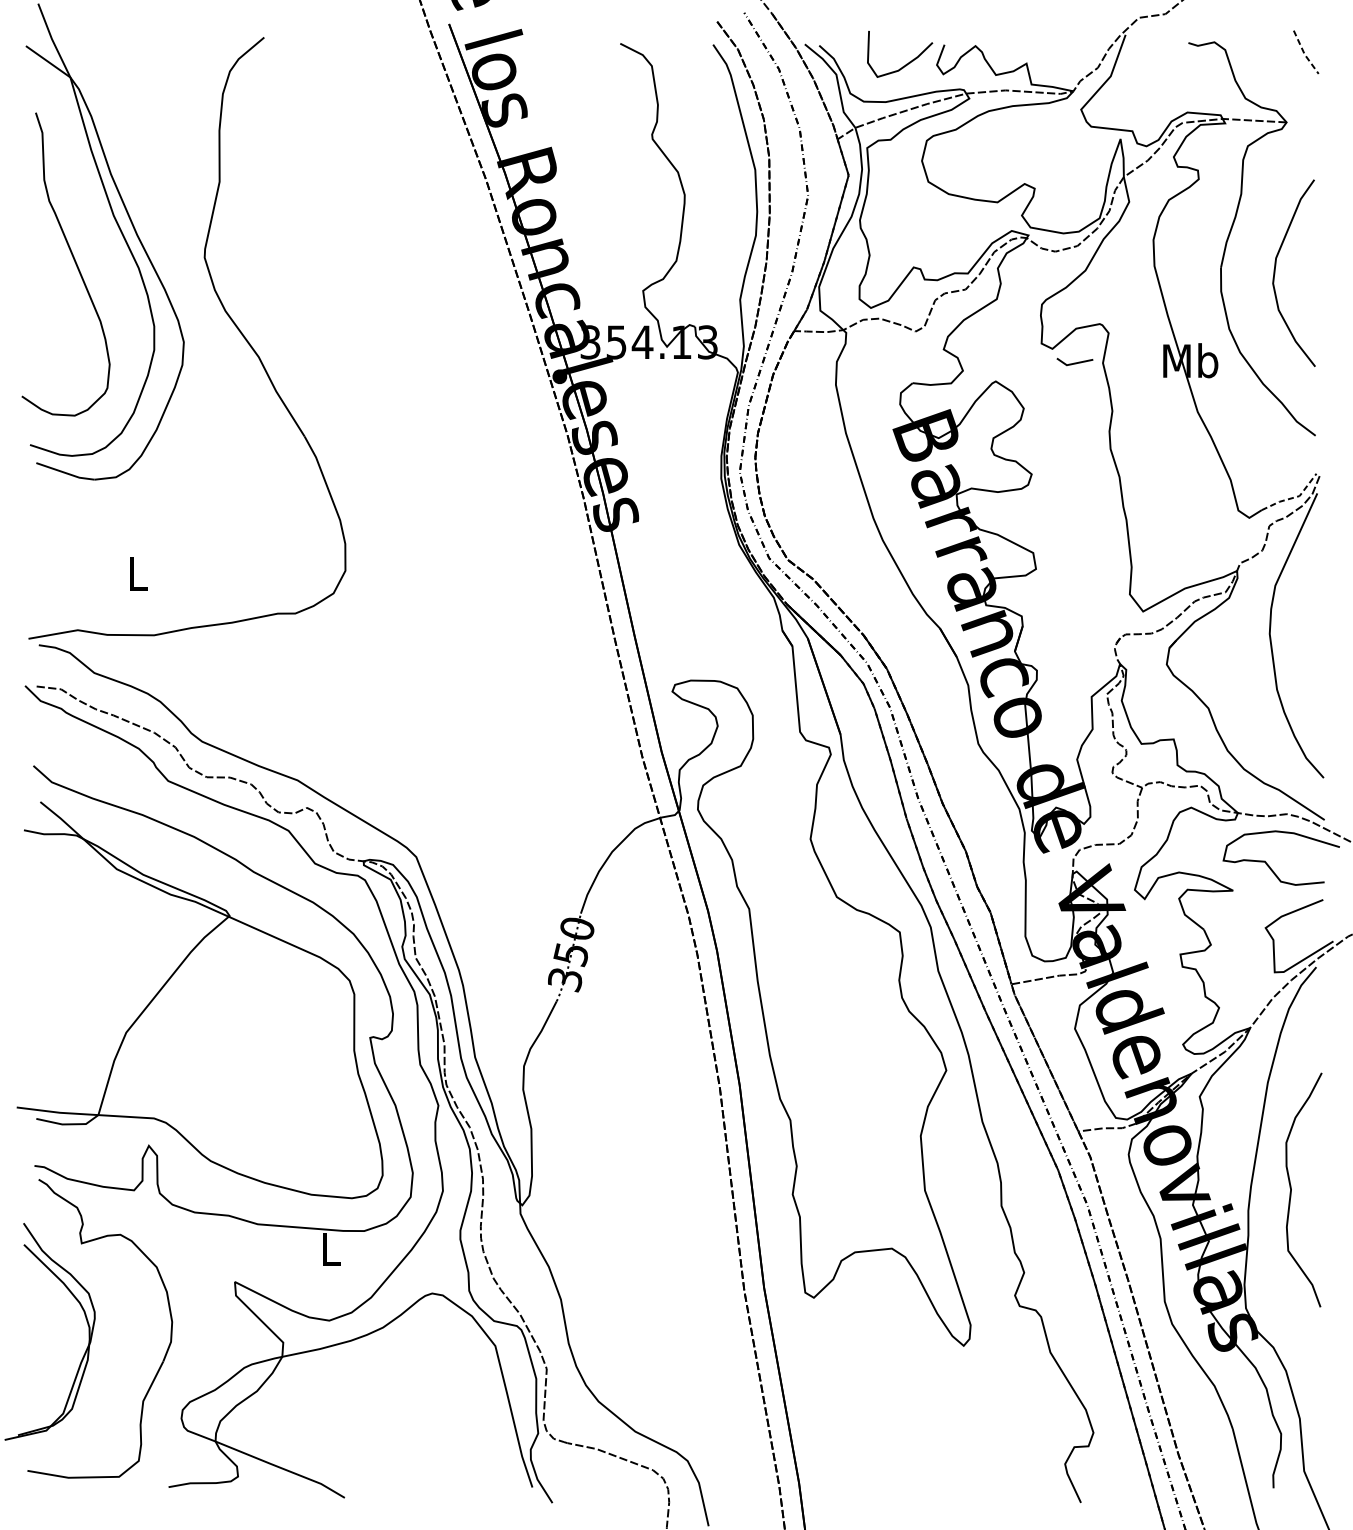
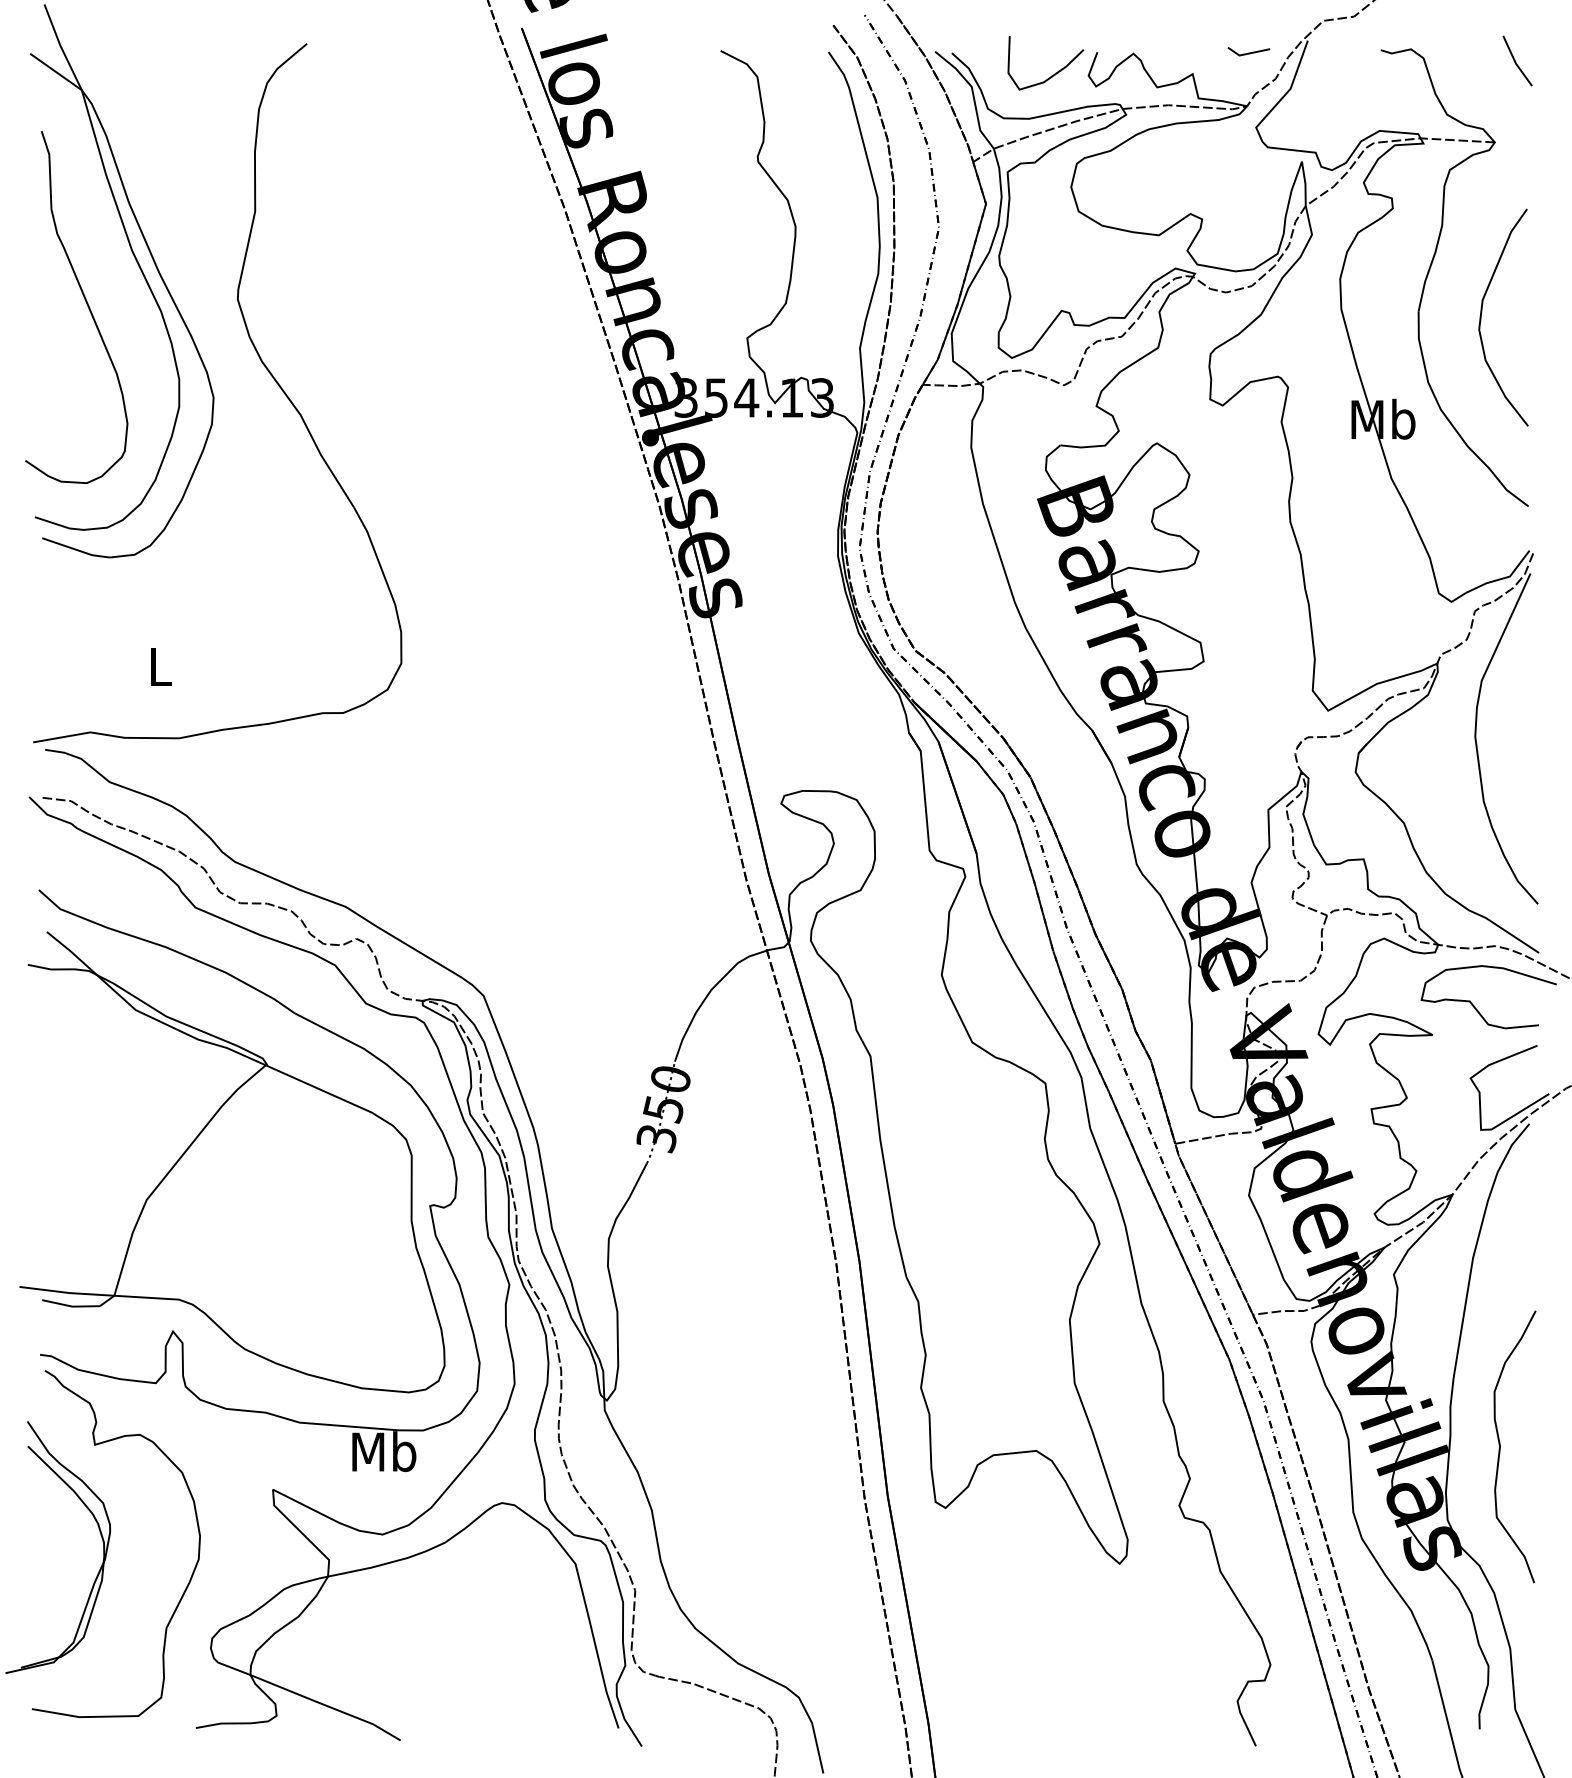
line: (1304, 53) -> (1515, 62), dashed -> solid
line: (1074, 362) -> (1248, 52), moved
line: (1294, 497) -> (1503, 578), dashed -> solid
curve: (1291, 1189) -> (1500, 1446), moved
text: (330, 1249) -> (384, 1451), L -> Mb

